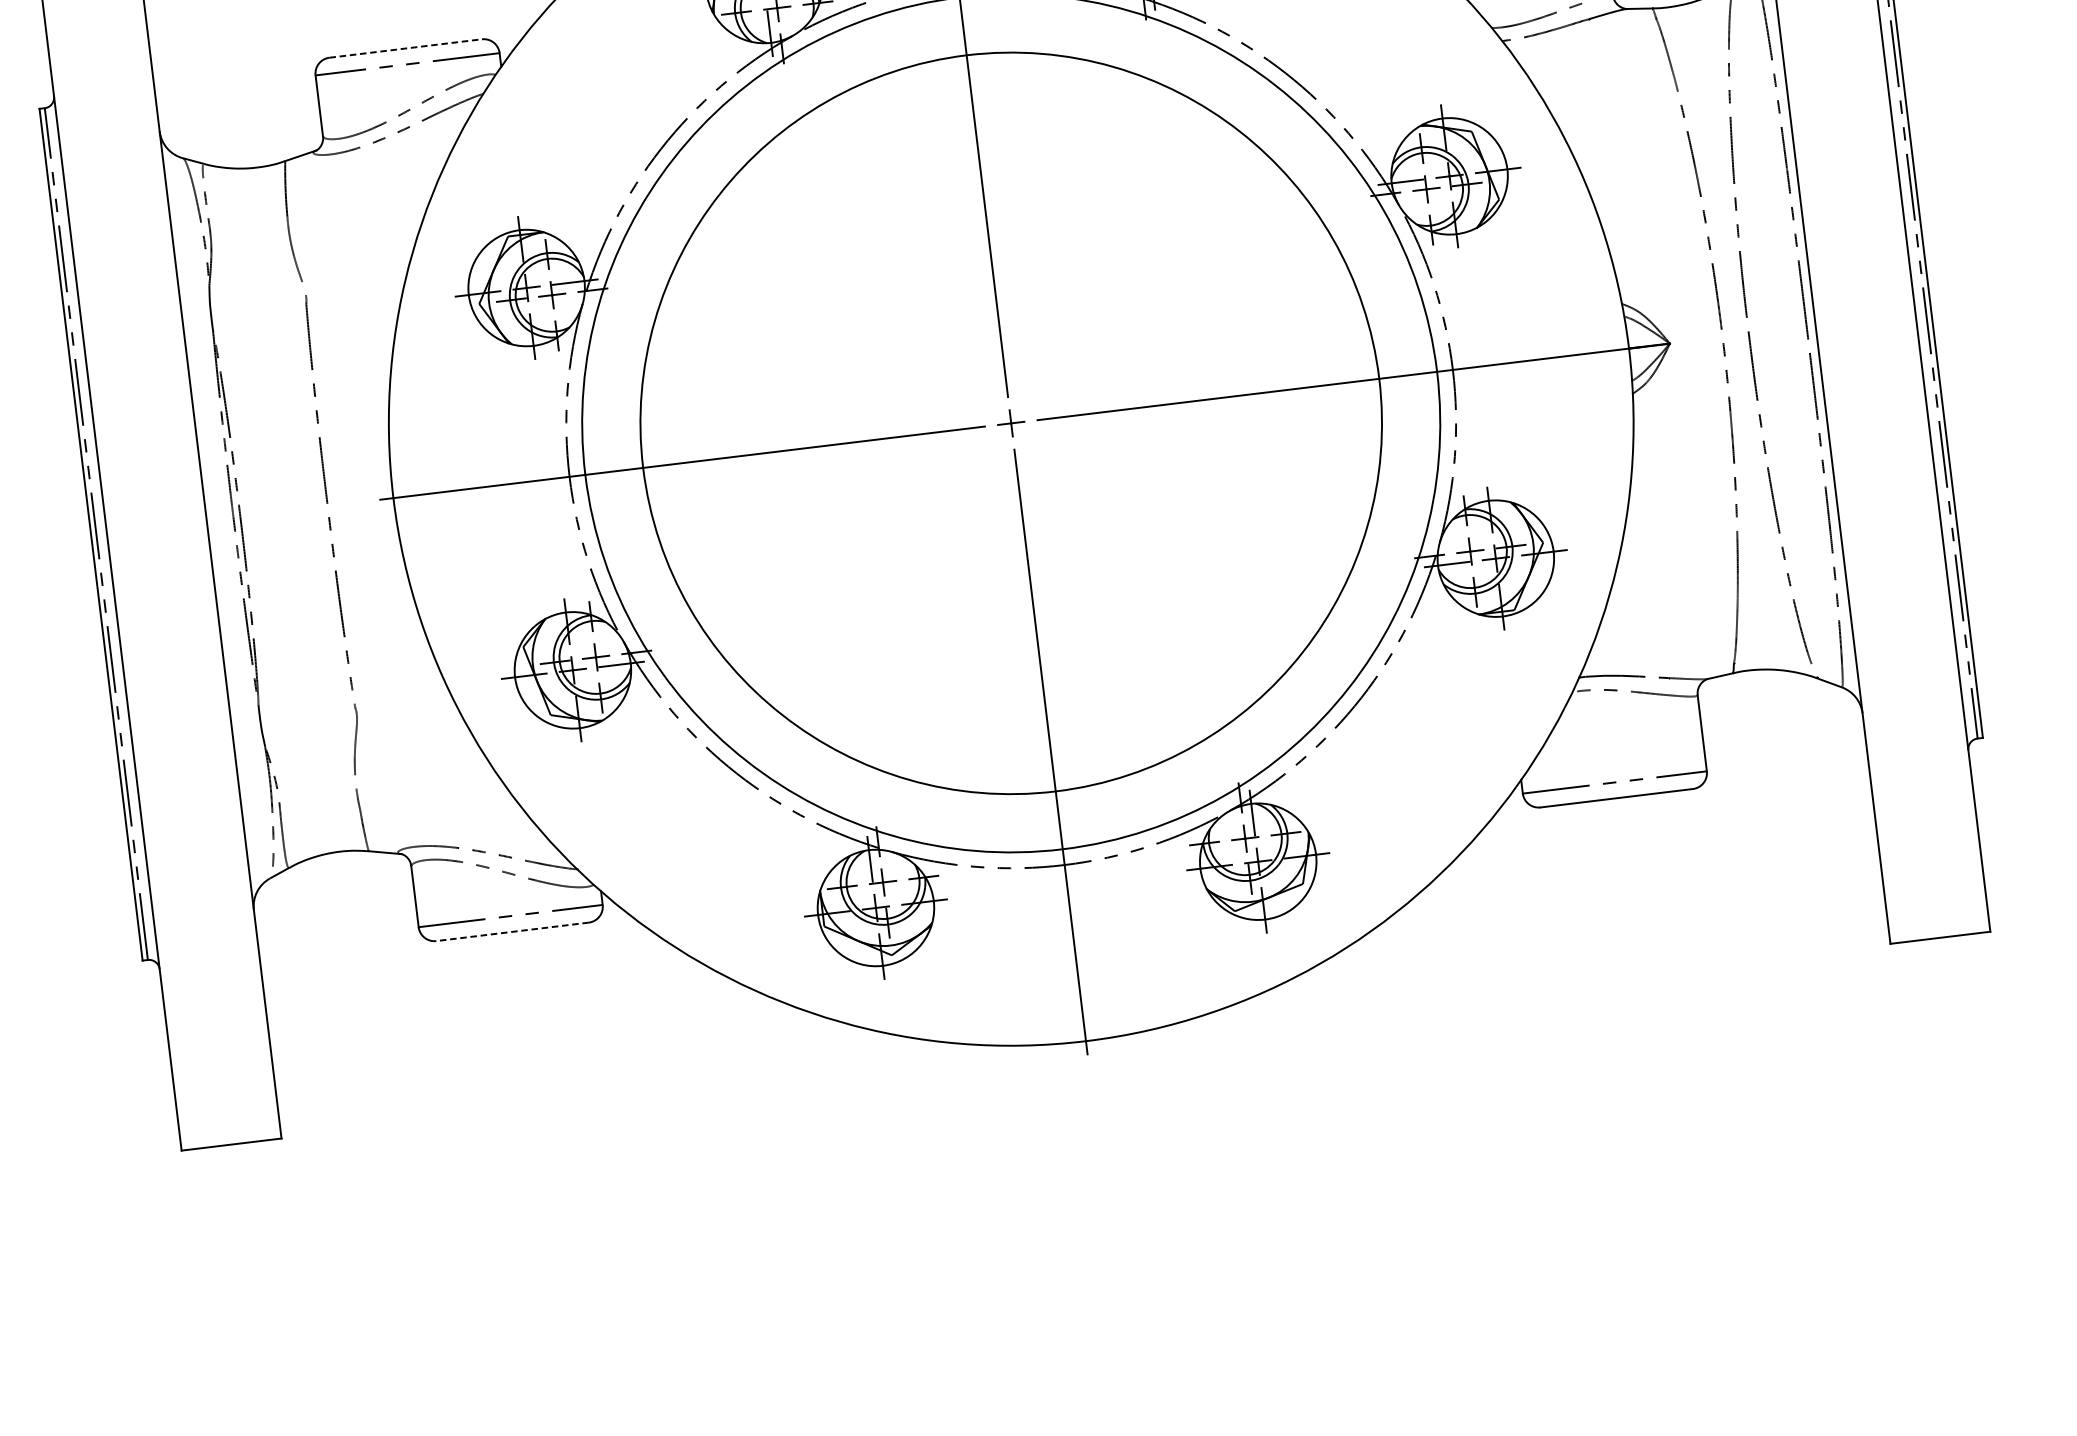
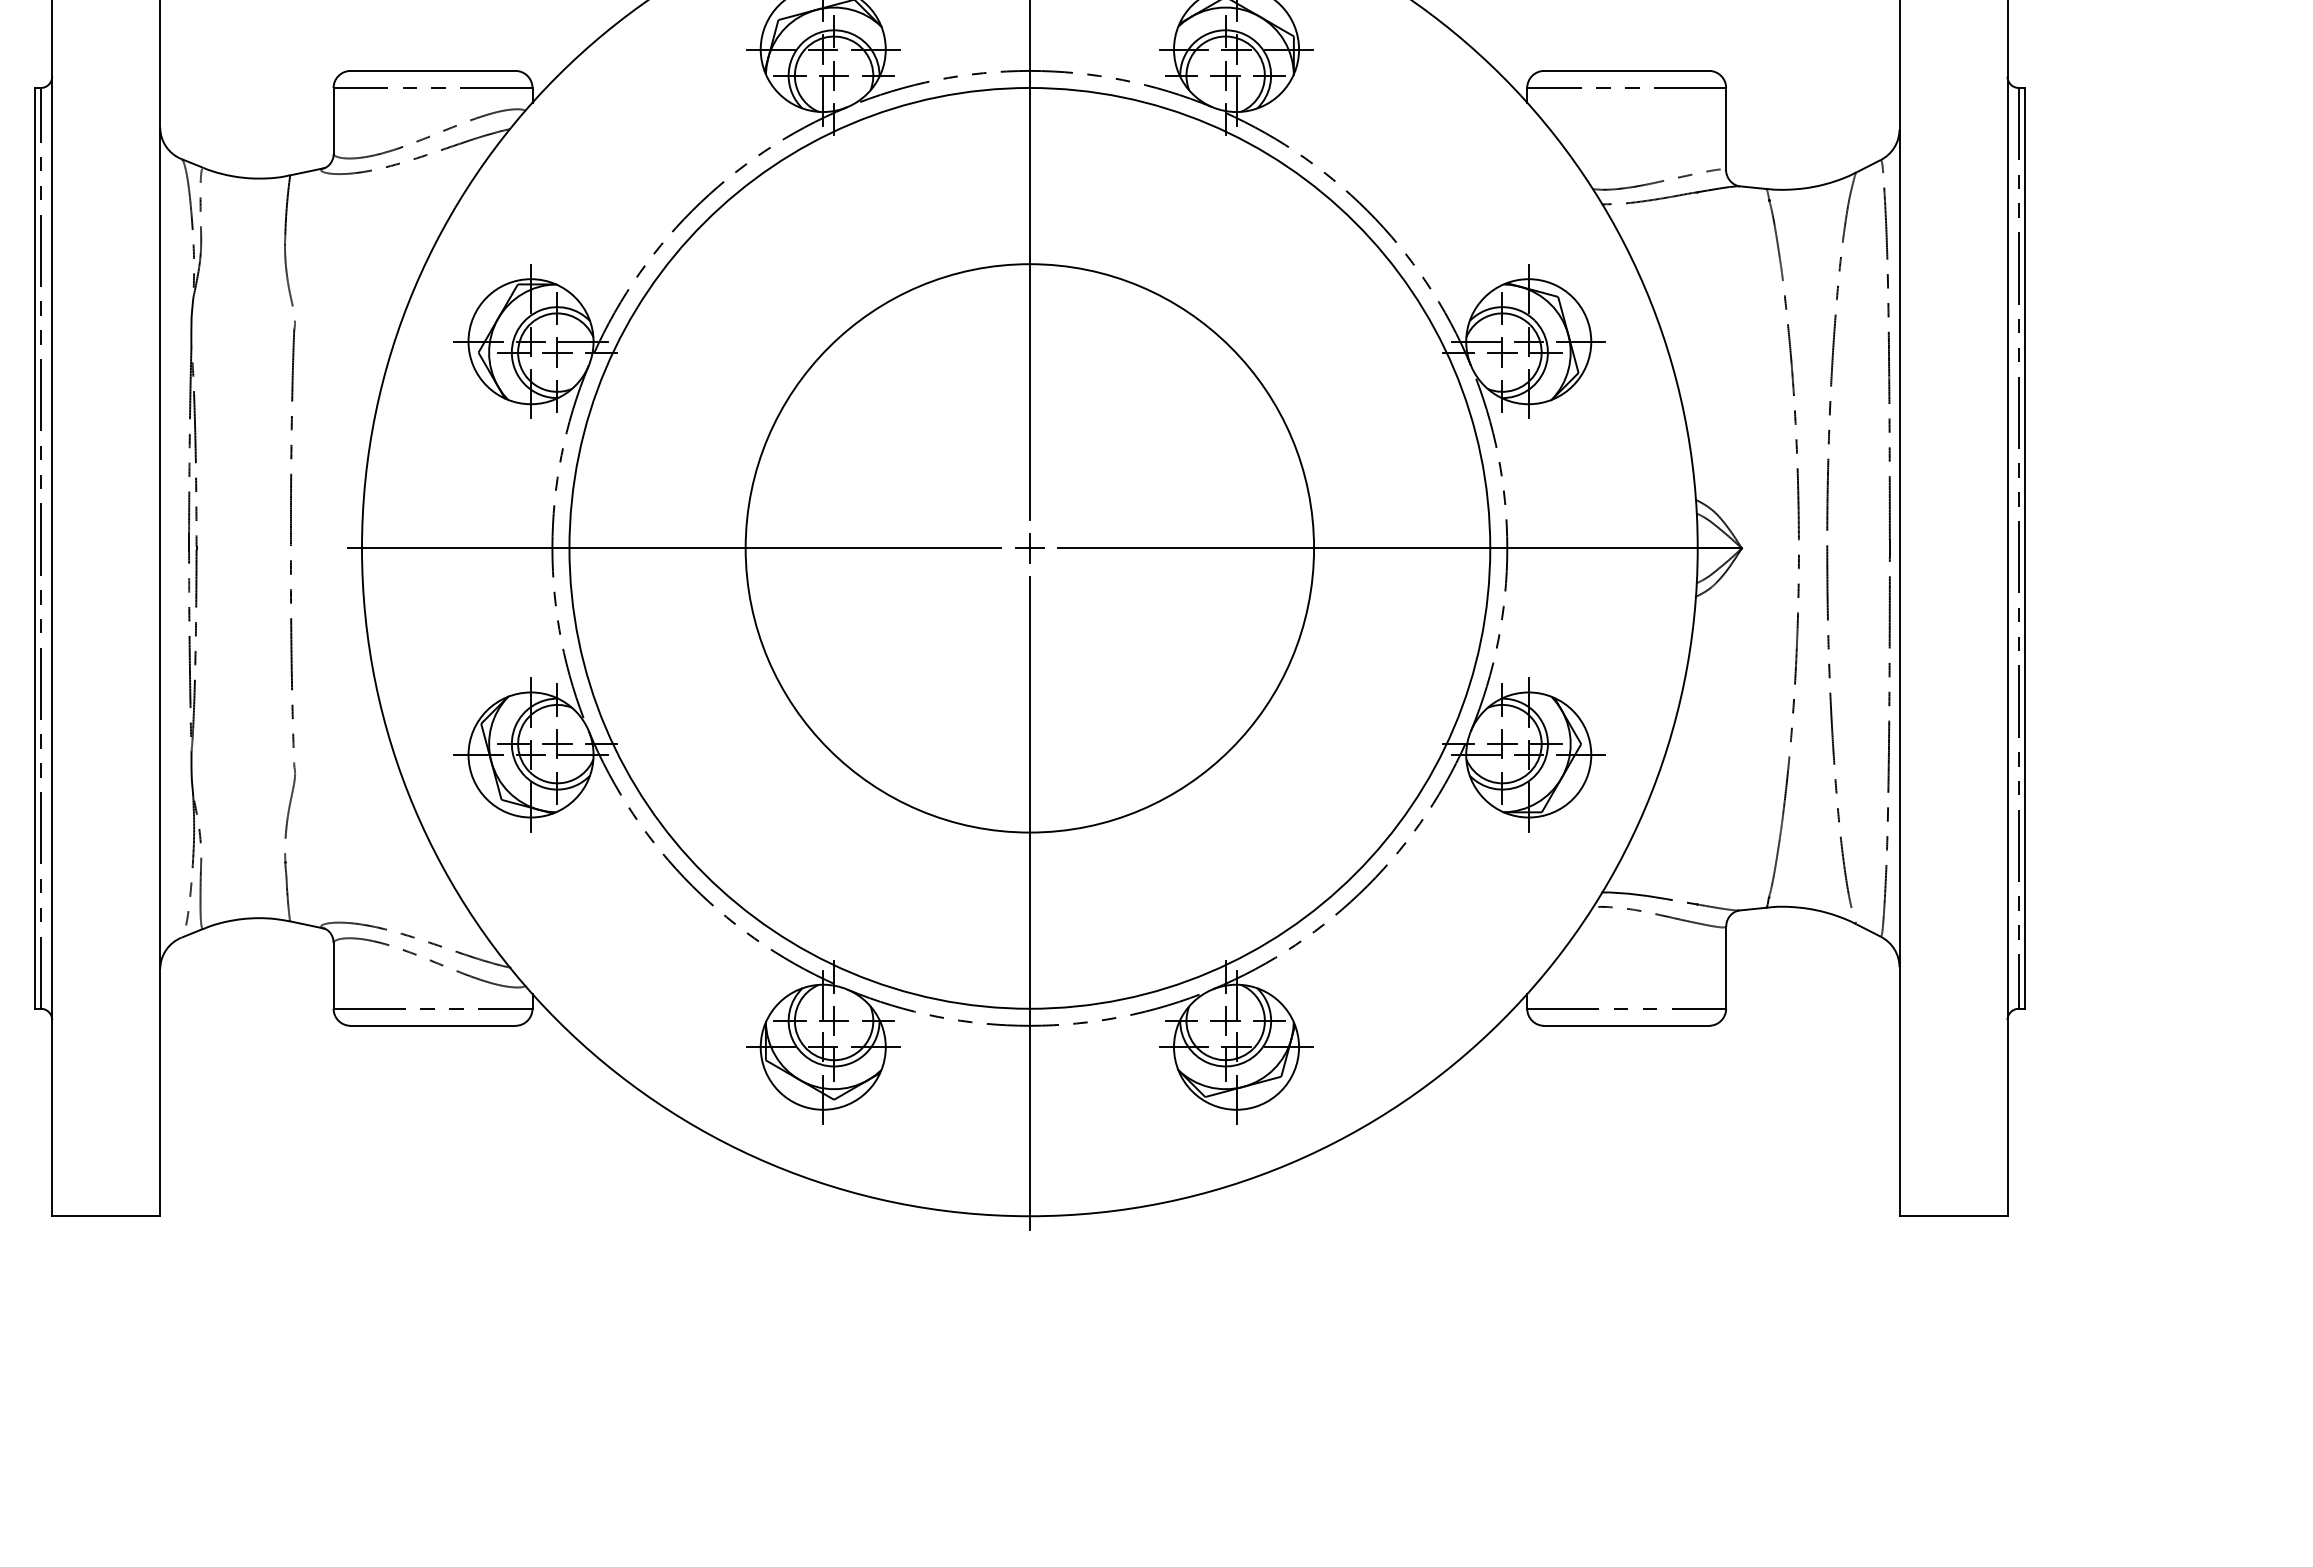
line: (406, 48) -> (433, 70), dashed -> solid
circle: (1010, 423) -> (1029, 548), size x0.71
line: (512, 931) -> (432, 1025), dashed -> solid

